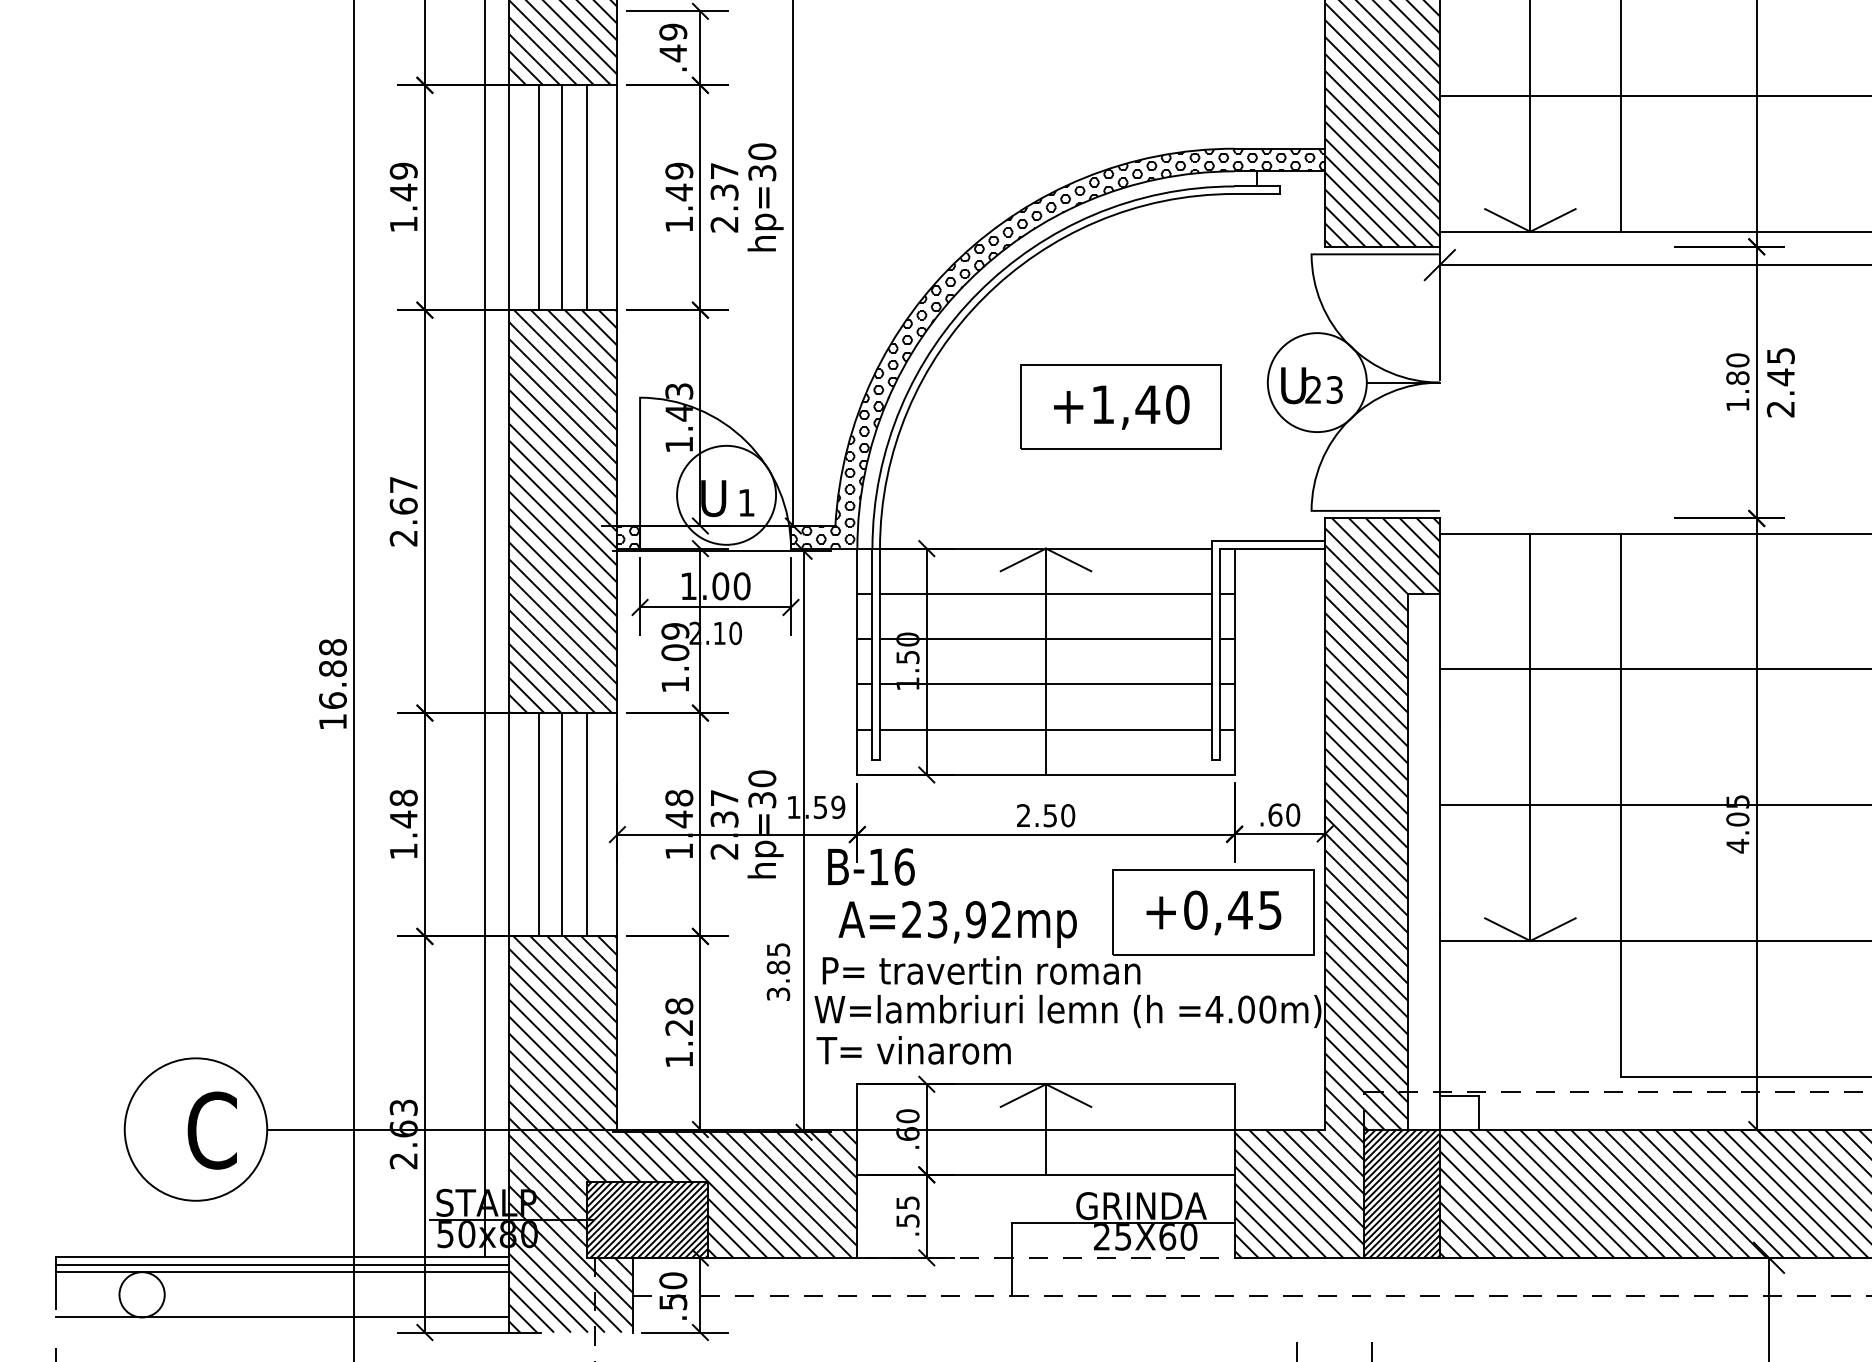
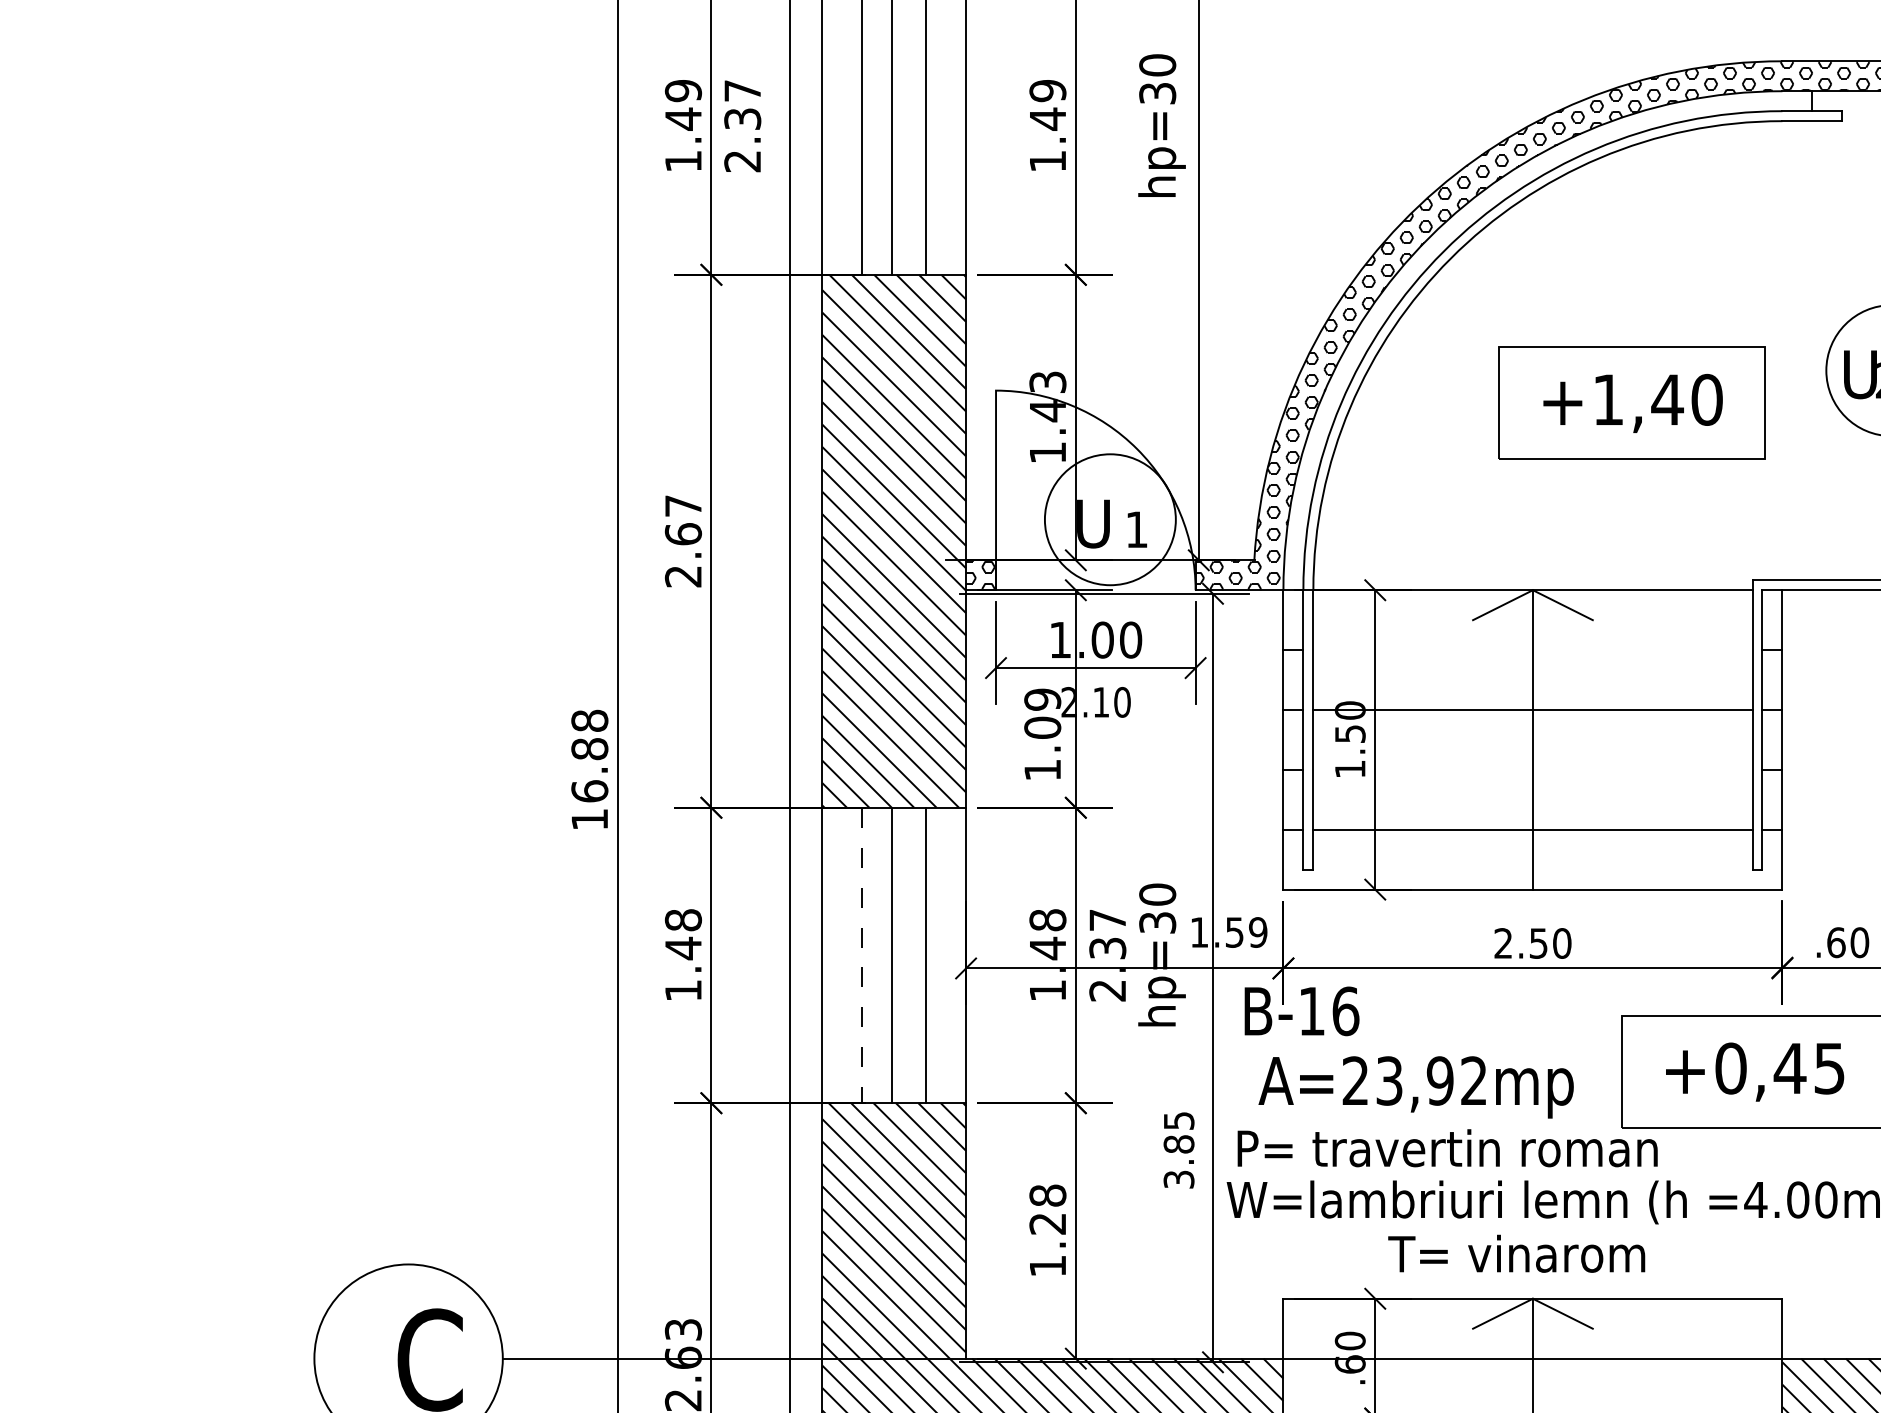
text: (724, 197) -> (742, 125), moved
line: (1046, 593) -> (1533, 649), removed
line: (1046, 684) -> (1533, 769), removed
line: (538, 824) -> (861, 955), solid -> dashed
text: (913, 1050) -> (1516, 1254), moved

